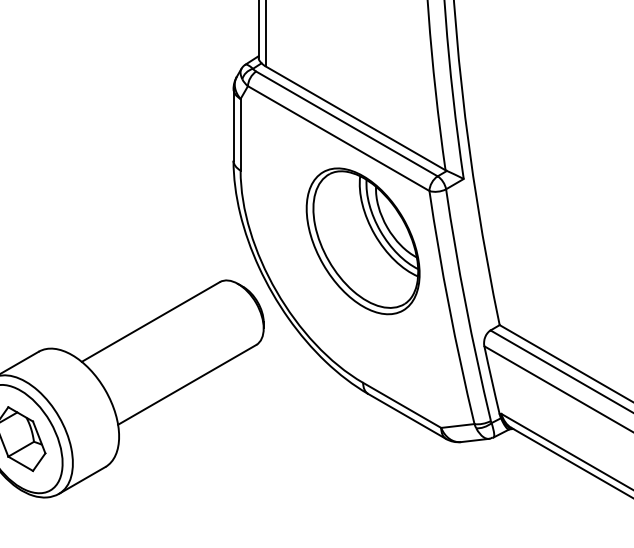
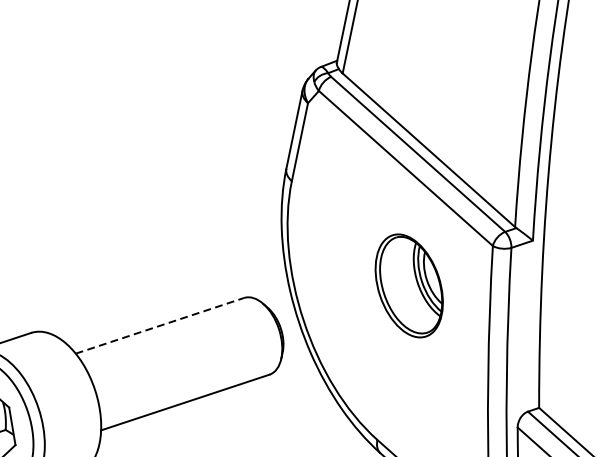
part: (362, 241) -> (408, 285), size x0.6
line: (150, 322) -> (159, 326), solid -> dashed

